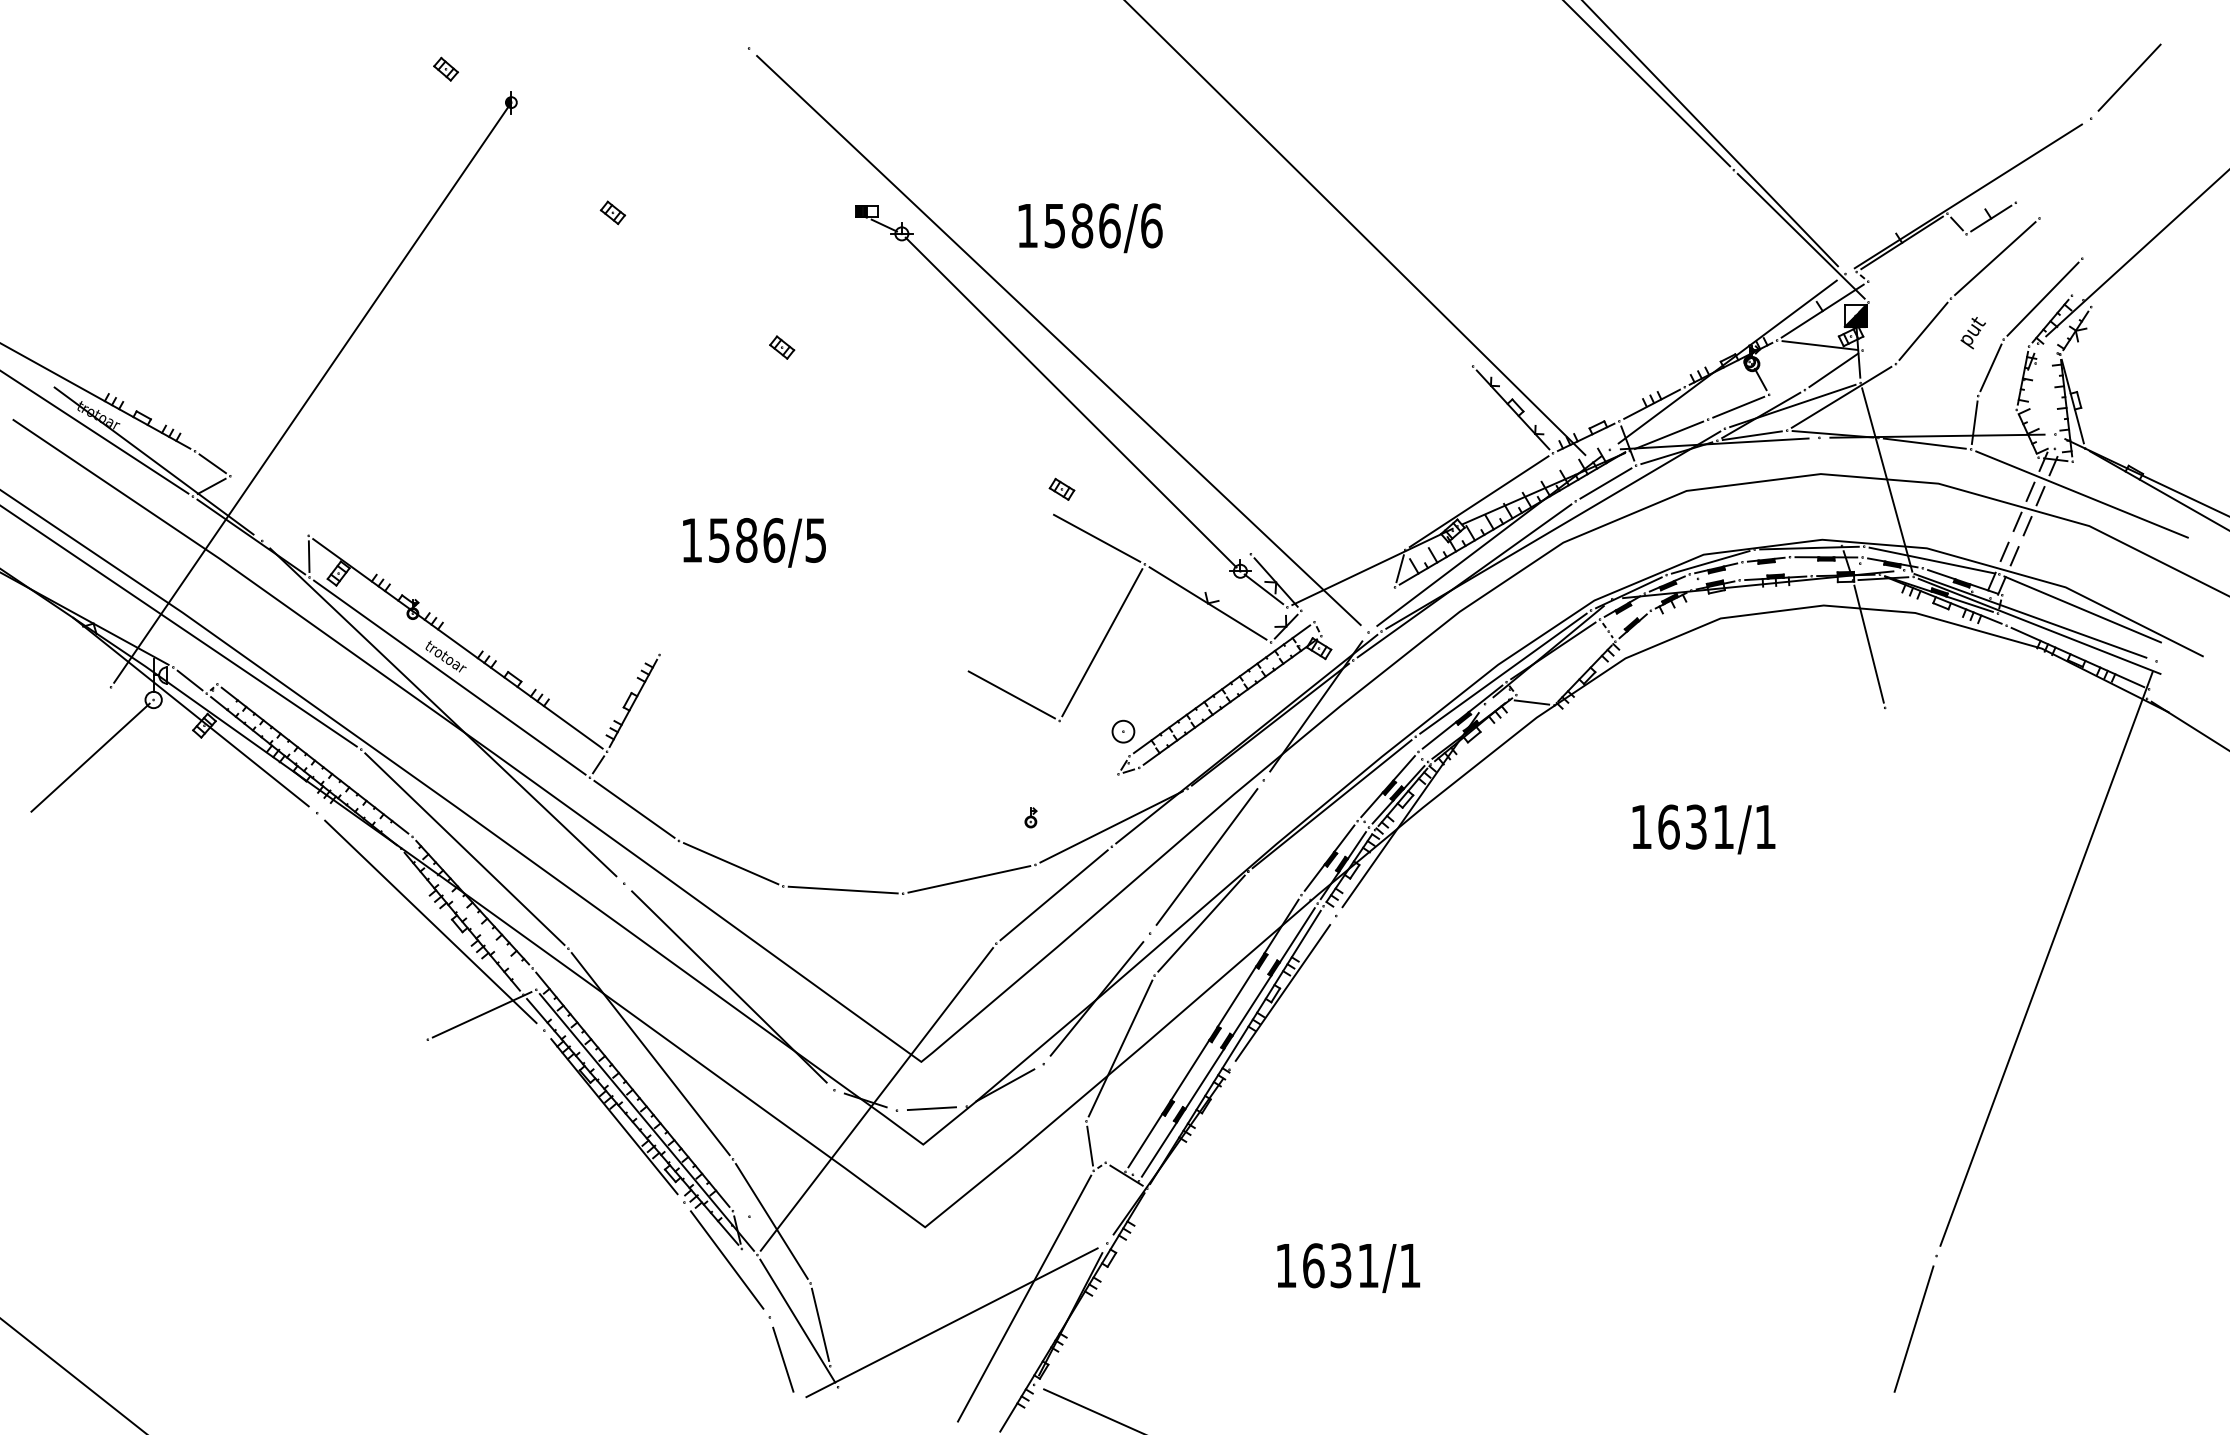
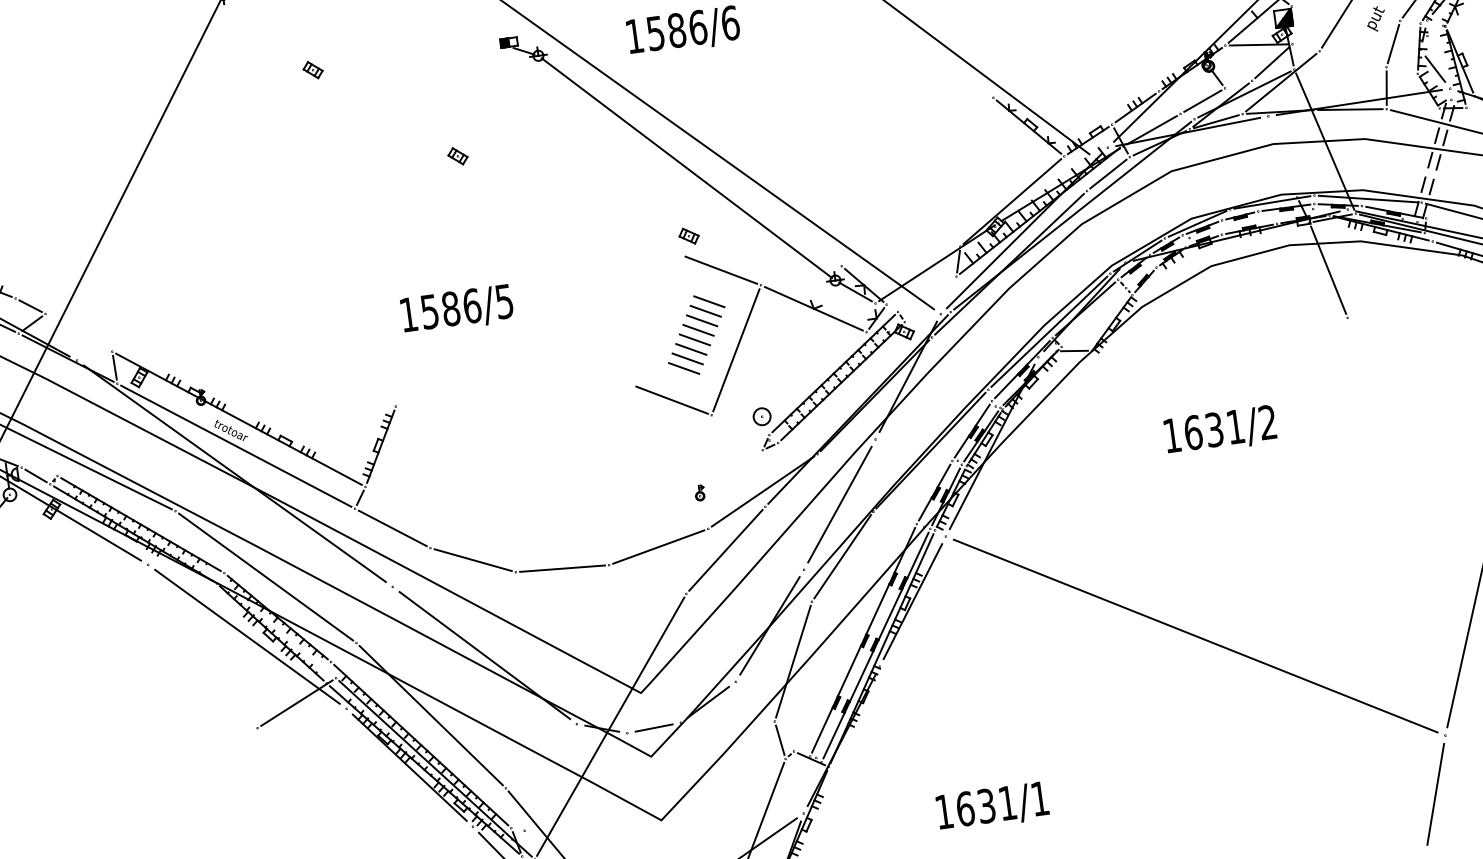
line: (2039, 407) -> (1435, 69), added
part: (1054, 616) -> (696, 335), size x1.67
text: (1765, 826) -> (1267, 422), 1631/1 -> 1631/2
line: (1636, 1085) -> (1195, 635), added

